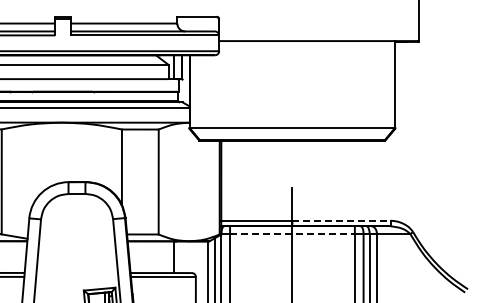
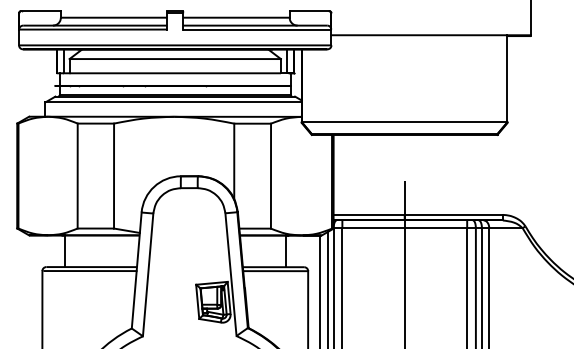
line: (342, 220) -> (454, 214), dashed -> solid
line: (293, 234) -> (405, 228), dashed -> solid

